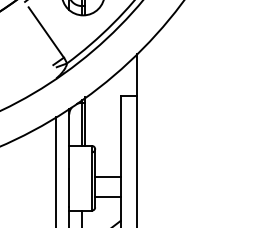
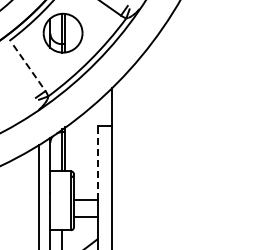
line: (46, 32) -> (29, 68), solid -> dashed
line: (121, 136) -> (97, 162), solid -> dashed

